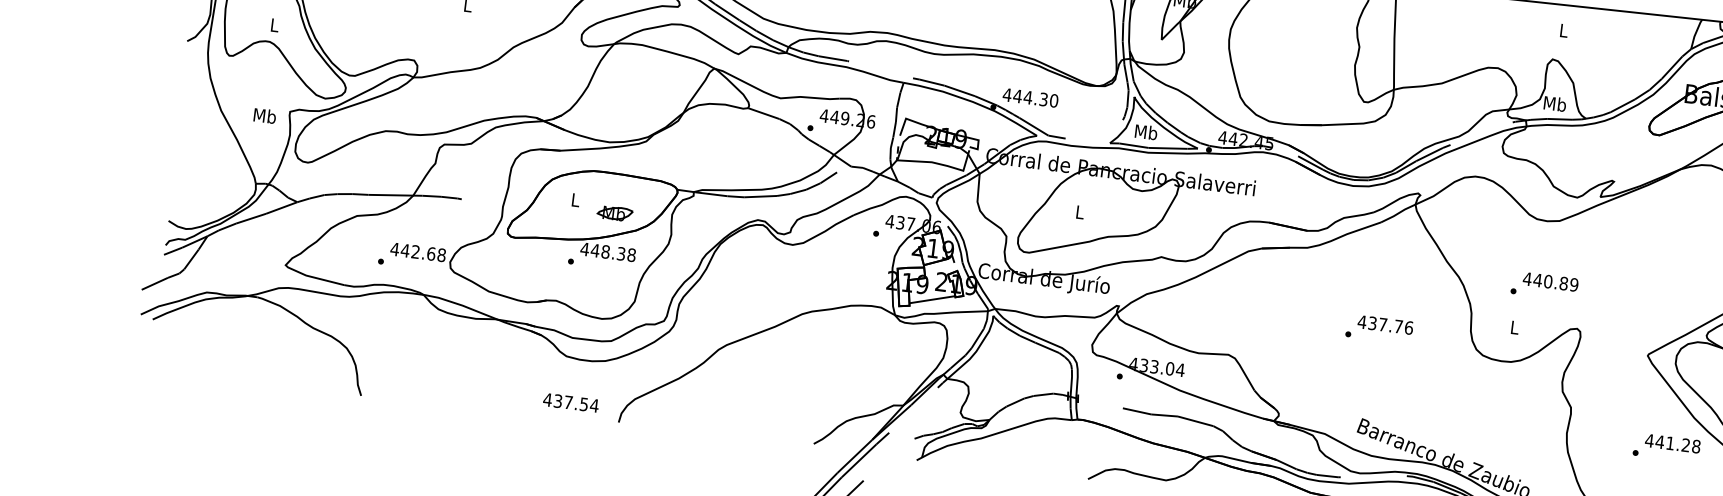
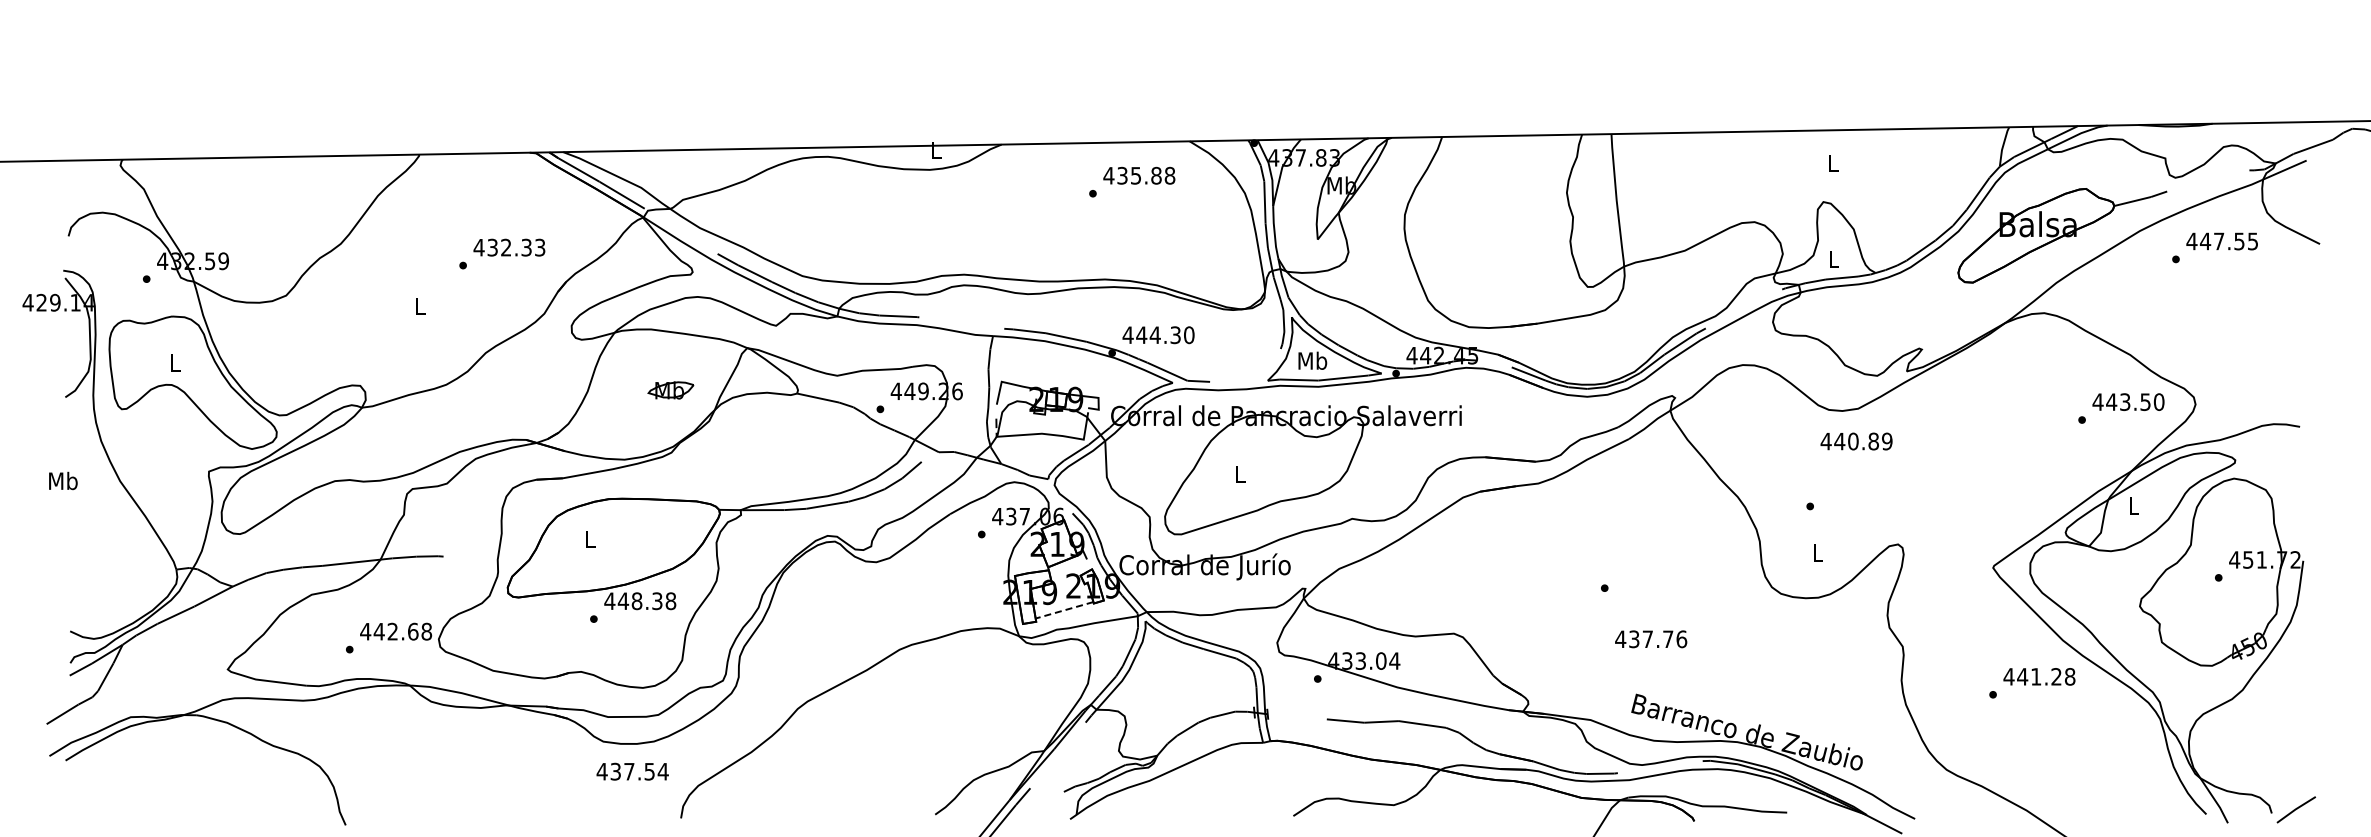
text: (1555, 103) -> (1833, 258), Mb -> L
text: (265, 115) -> (63, 480), moved
part: (614, 213) -> (670, 390), moved
text: (1550, 281) -> (1856, 441), moved
line: (932, 299) -> (1064, 610), solid -> dashed
text: (1385, 325) -> (1651, 639), moved
text: (570, 402) -> (632, 771), moved

